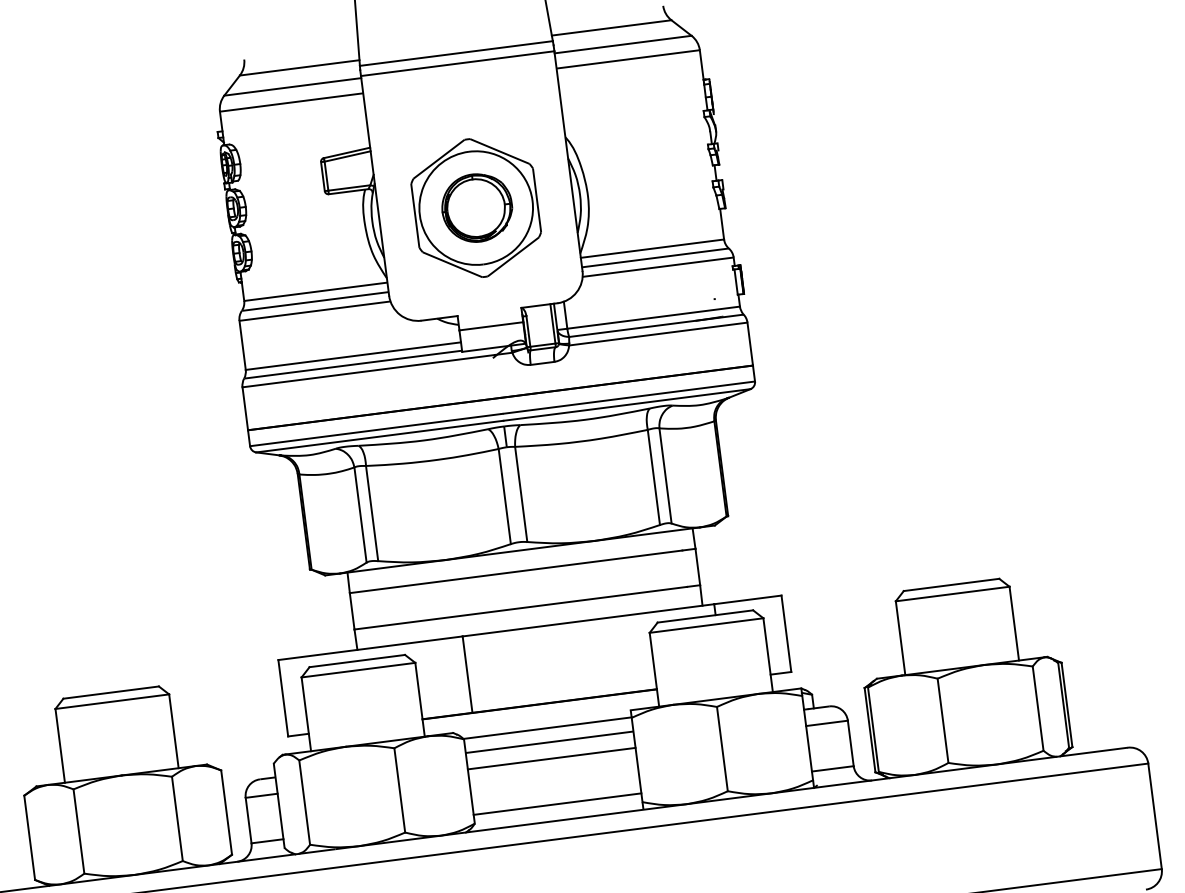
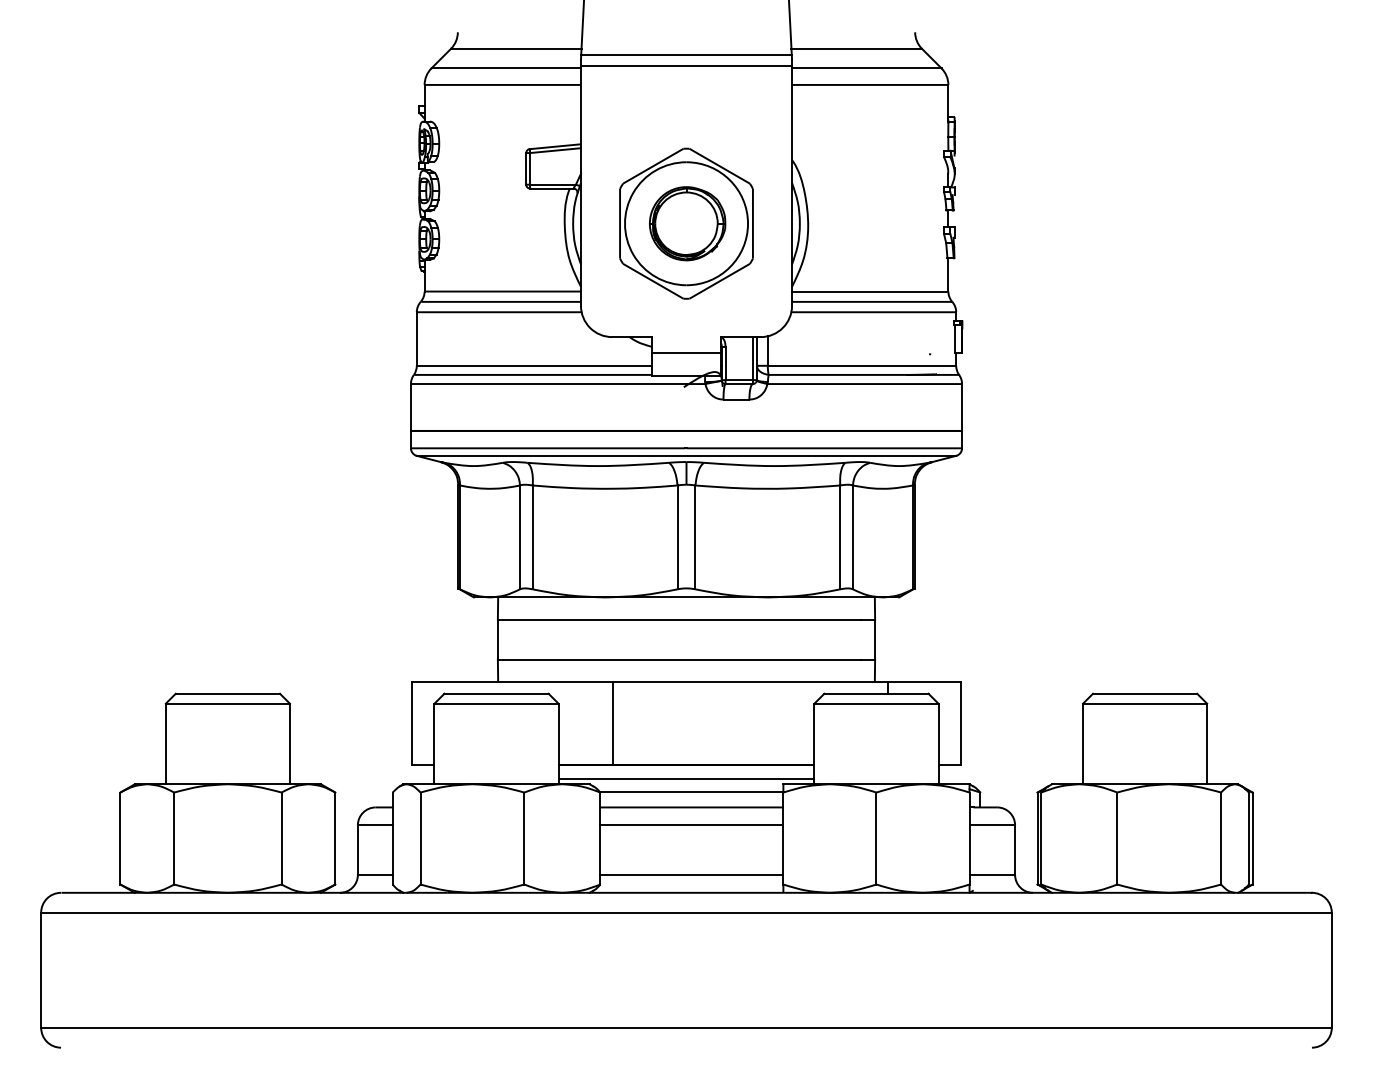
line: (541, 716) -> (686, 778), added

